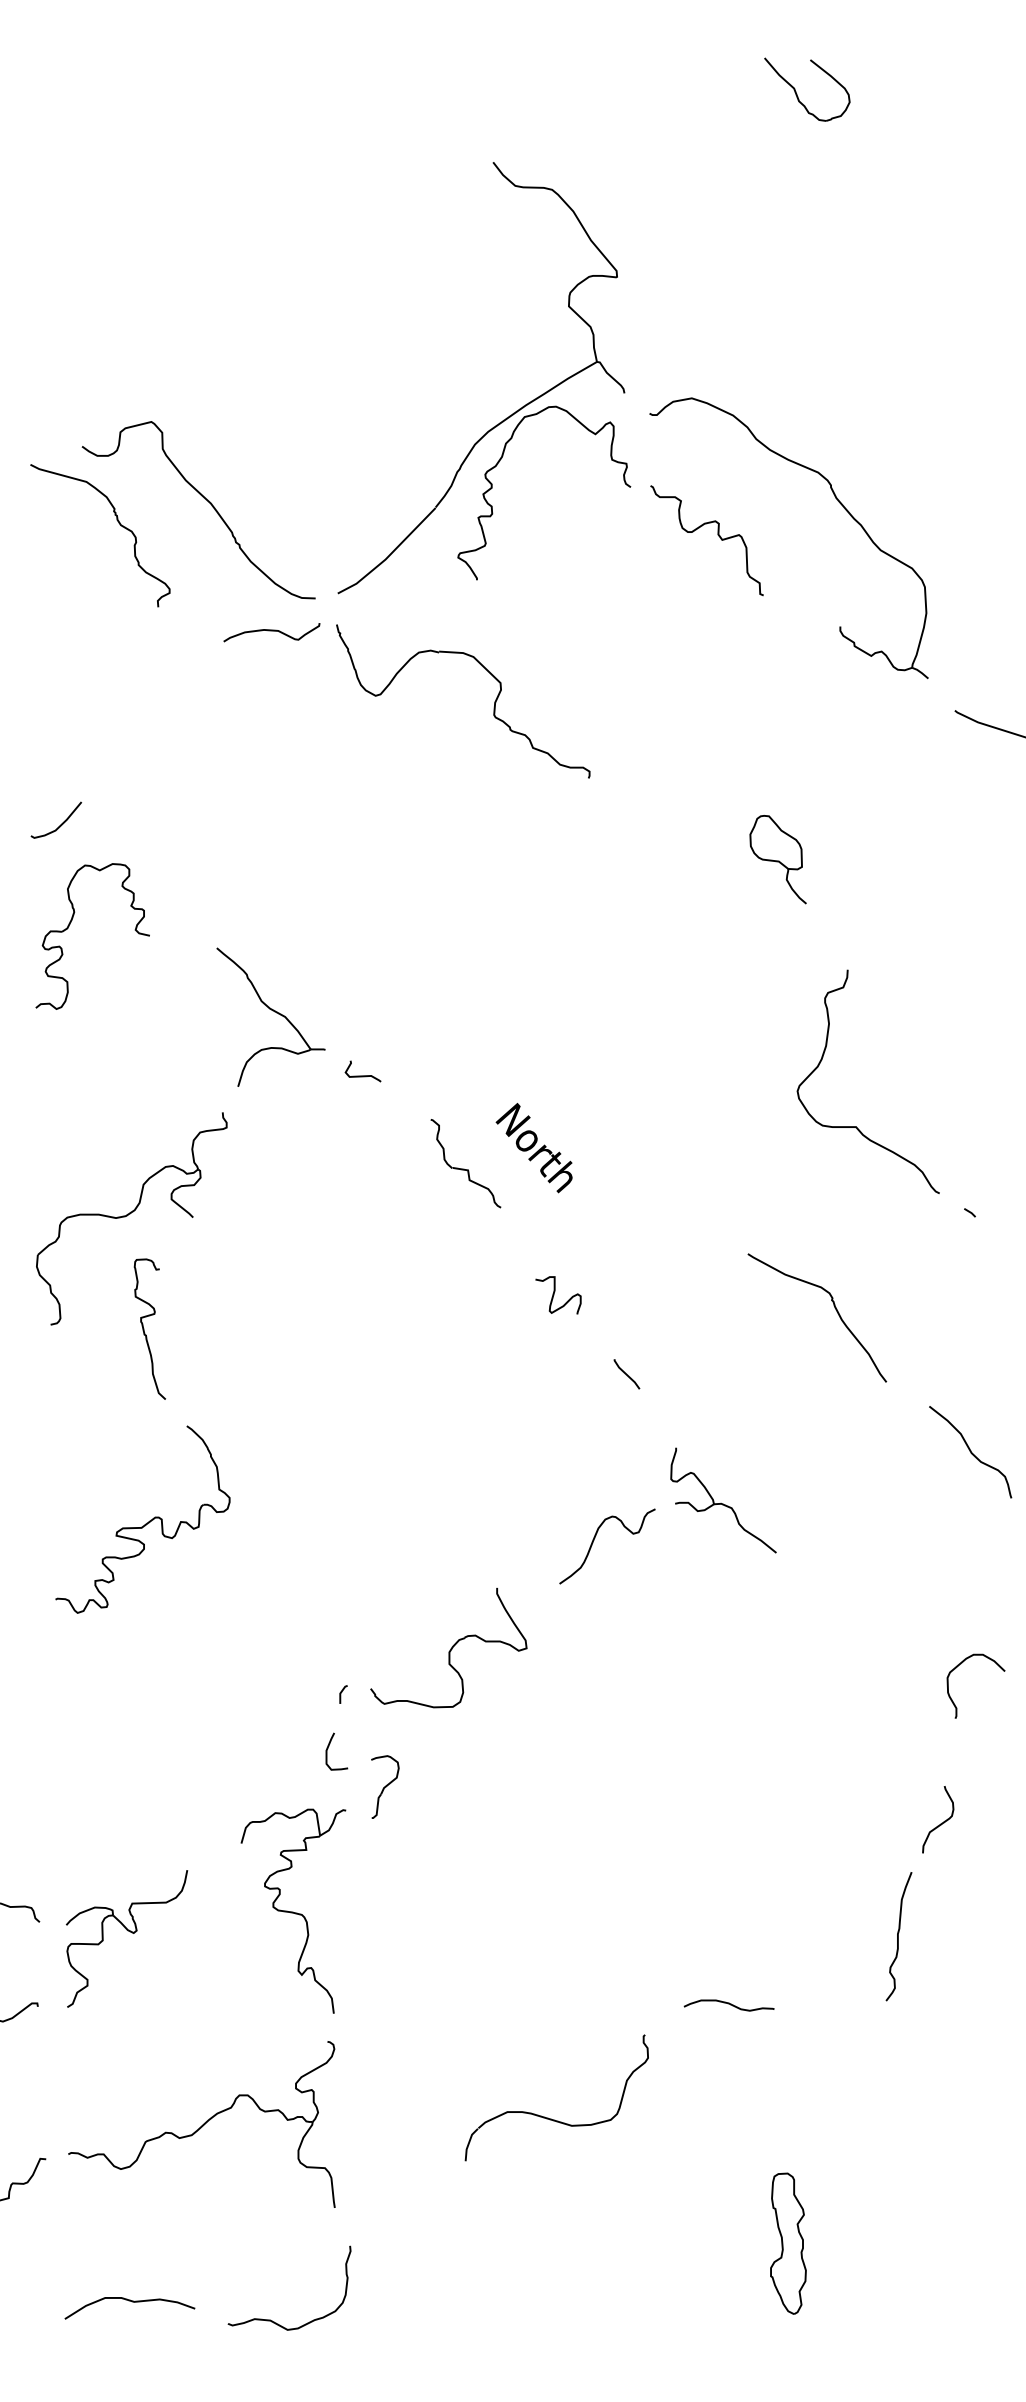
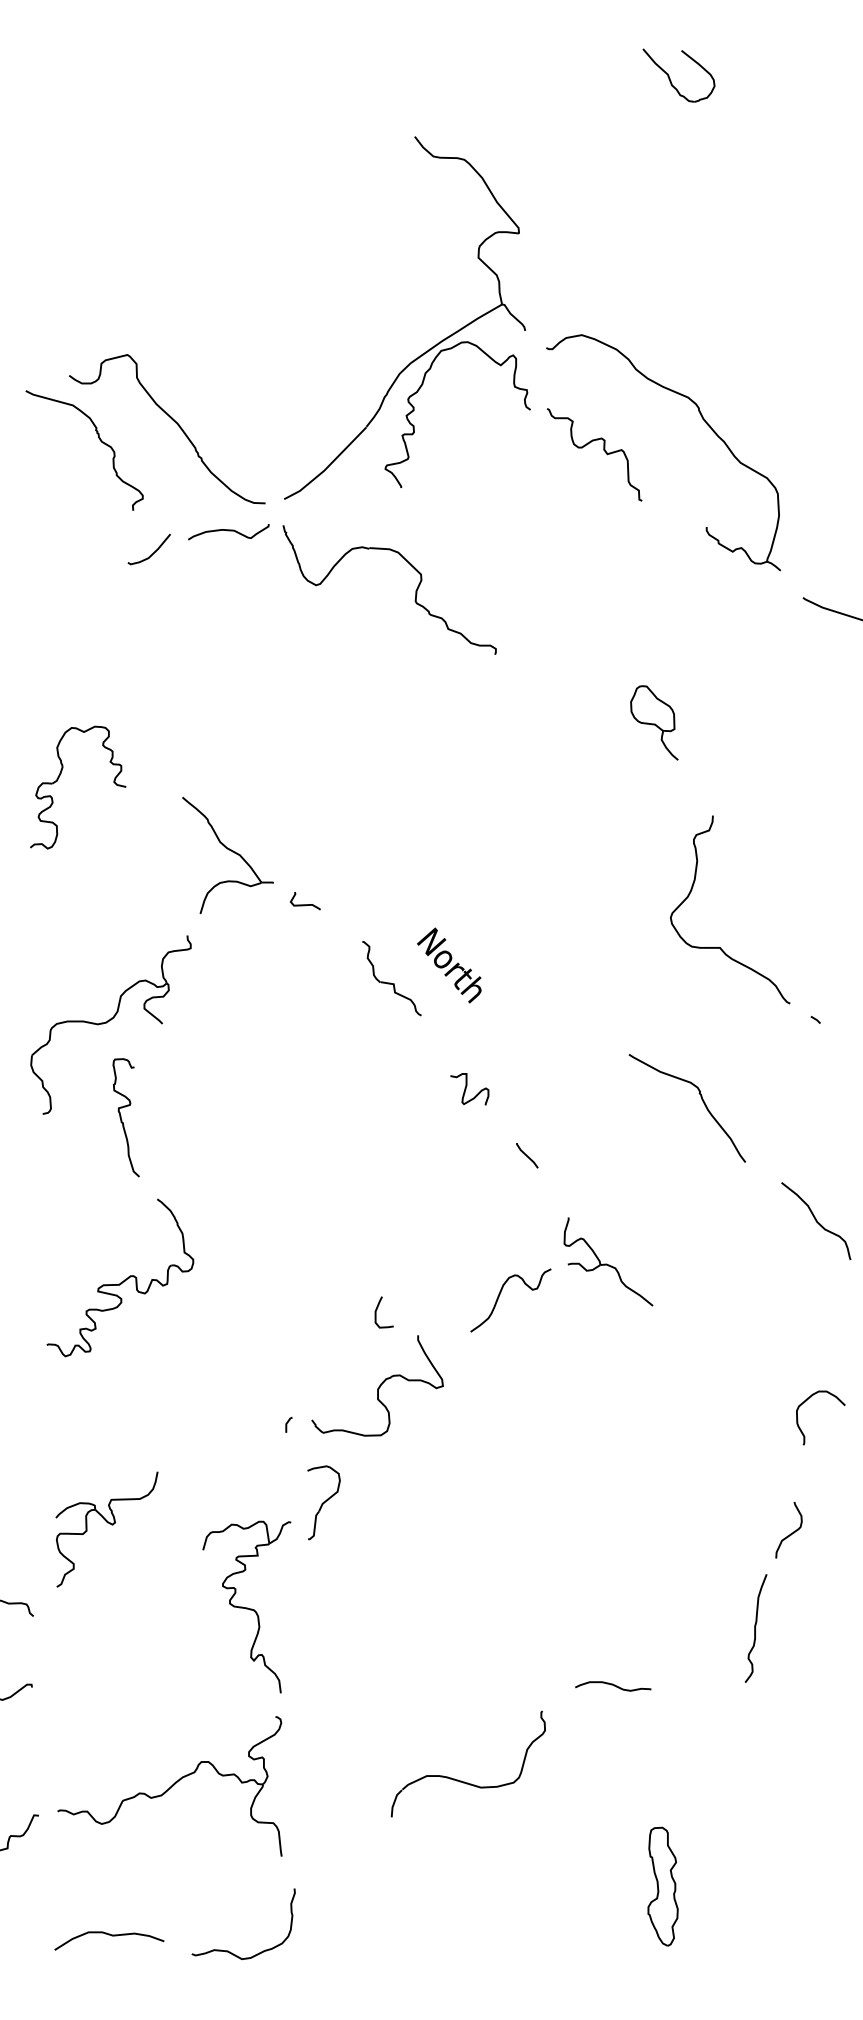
curve: (61, 823) -> (153, 552), moved
curve: (328, 1748) -> (377, 1309), moved
part: (385, 1786) -> (324, 1502), size x1.4
part: (130, 1932) -> (109, 1524), moved

